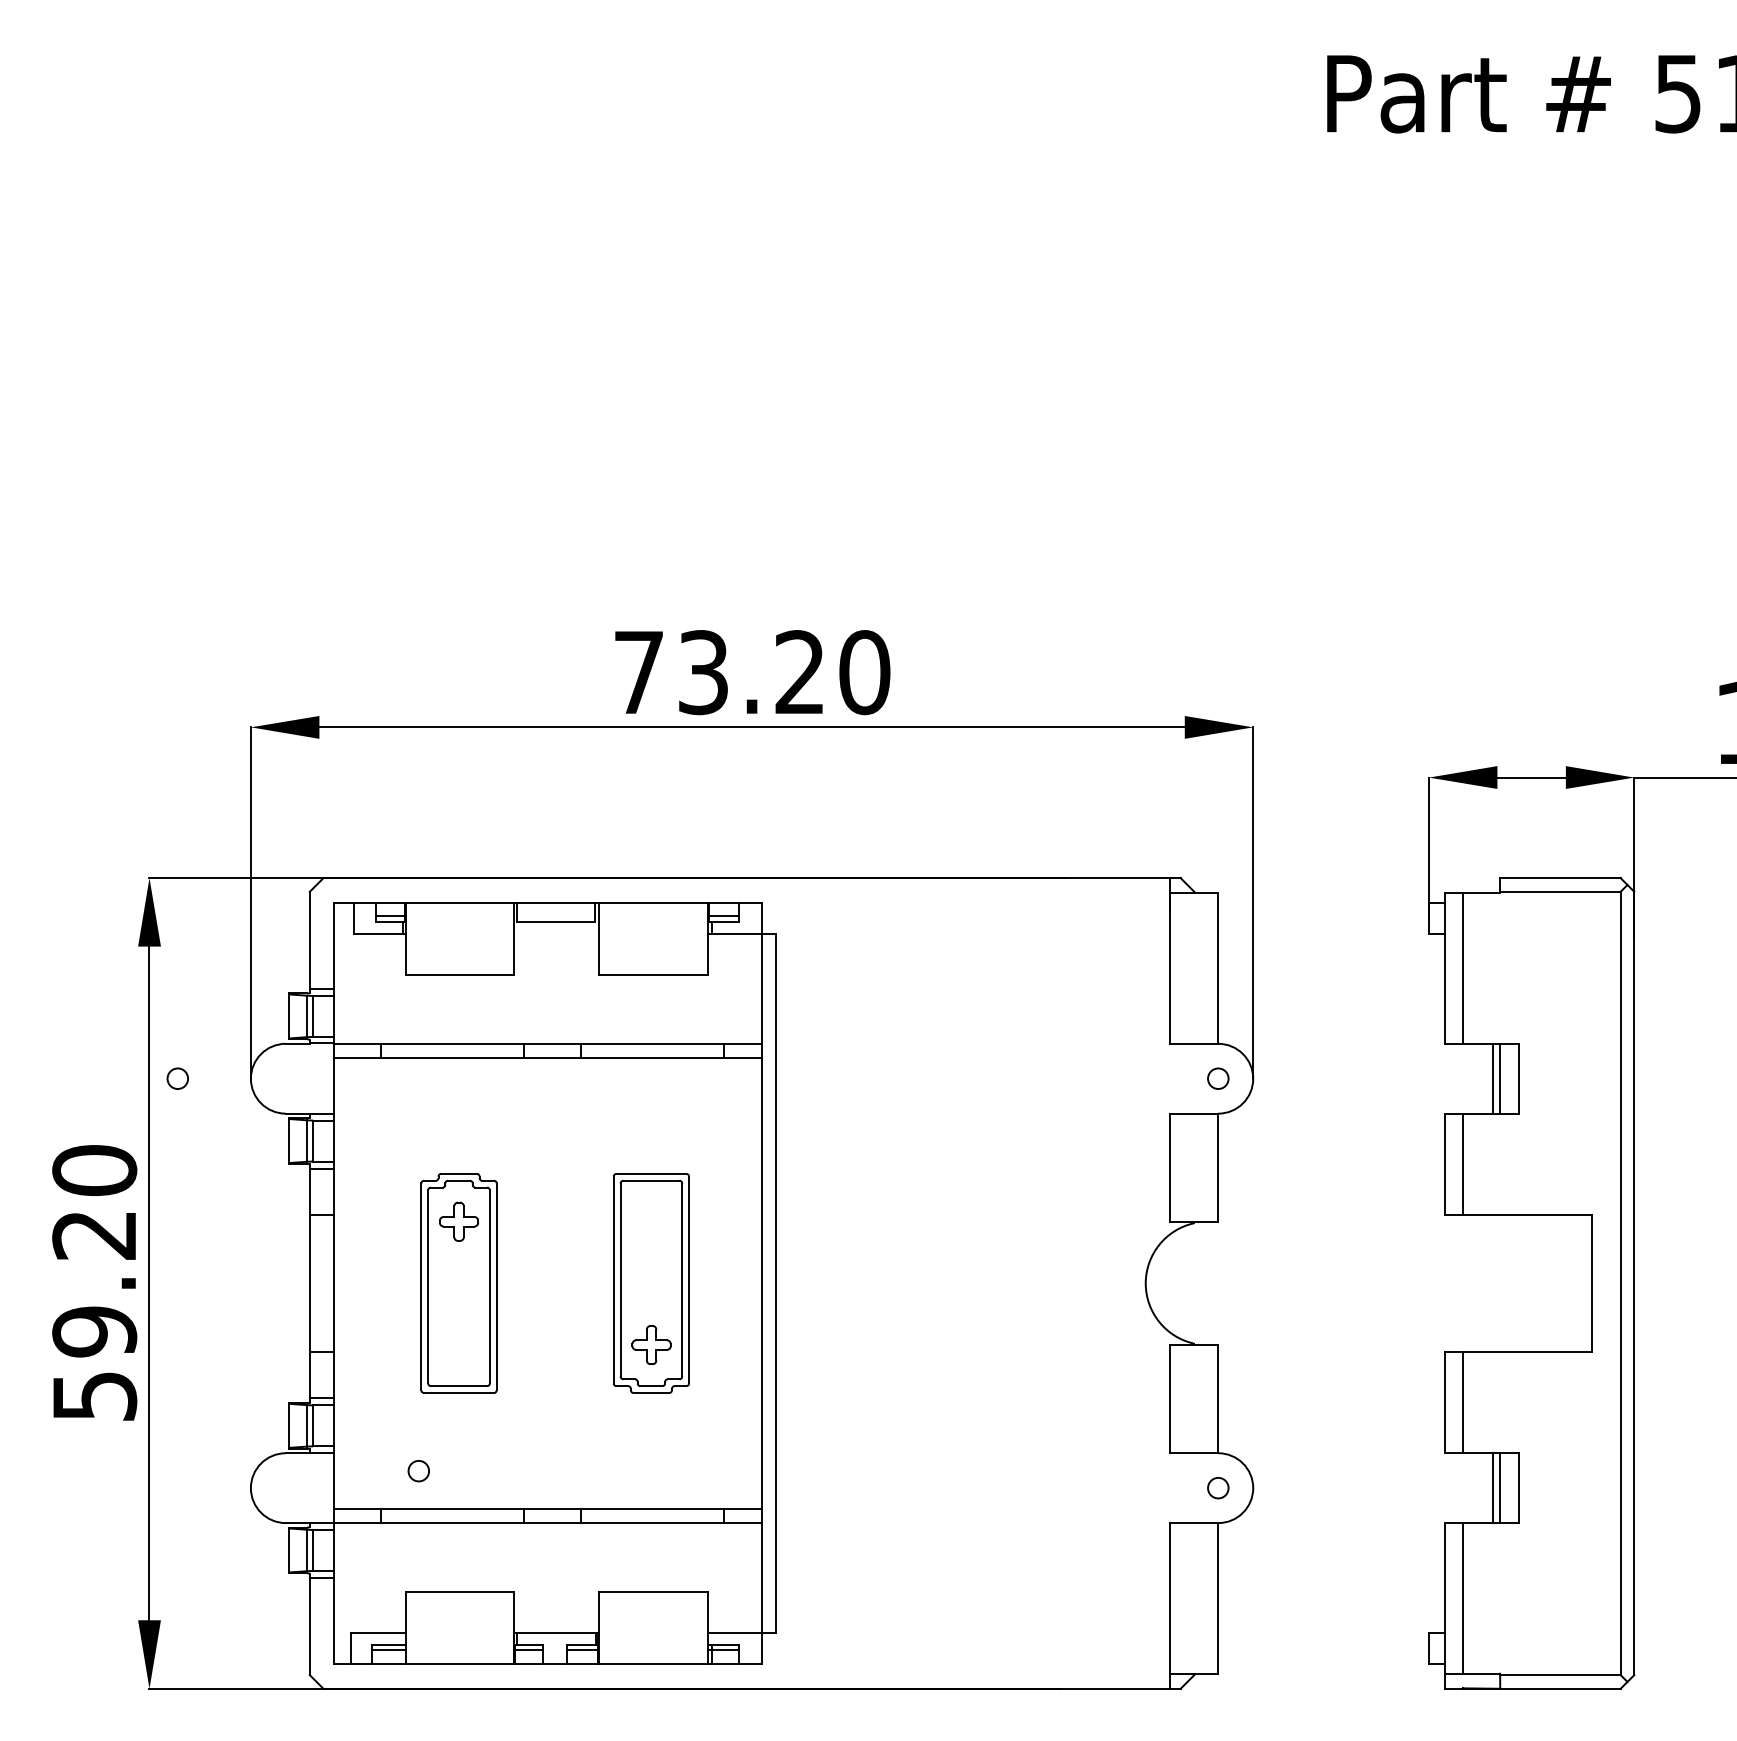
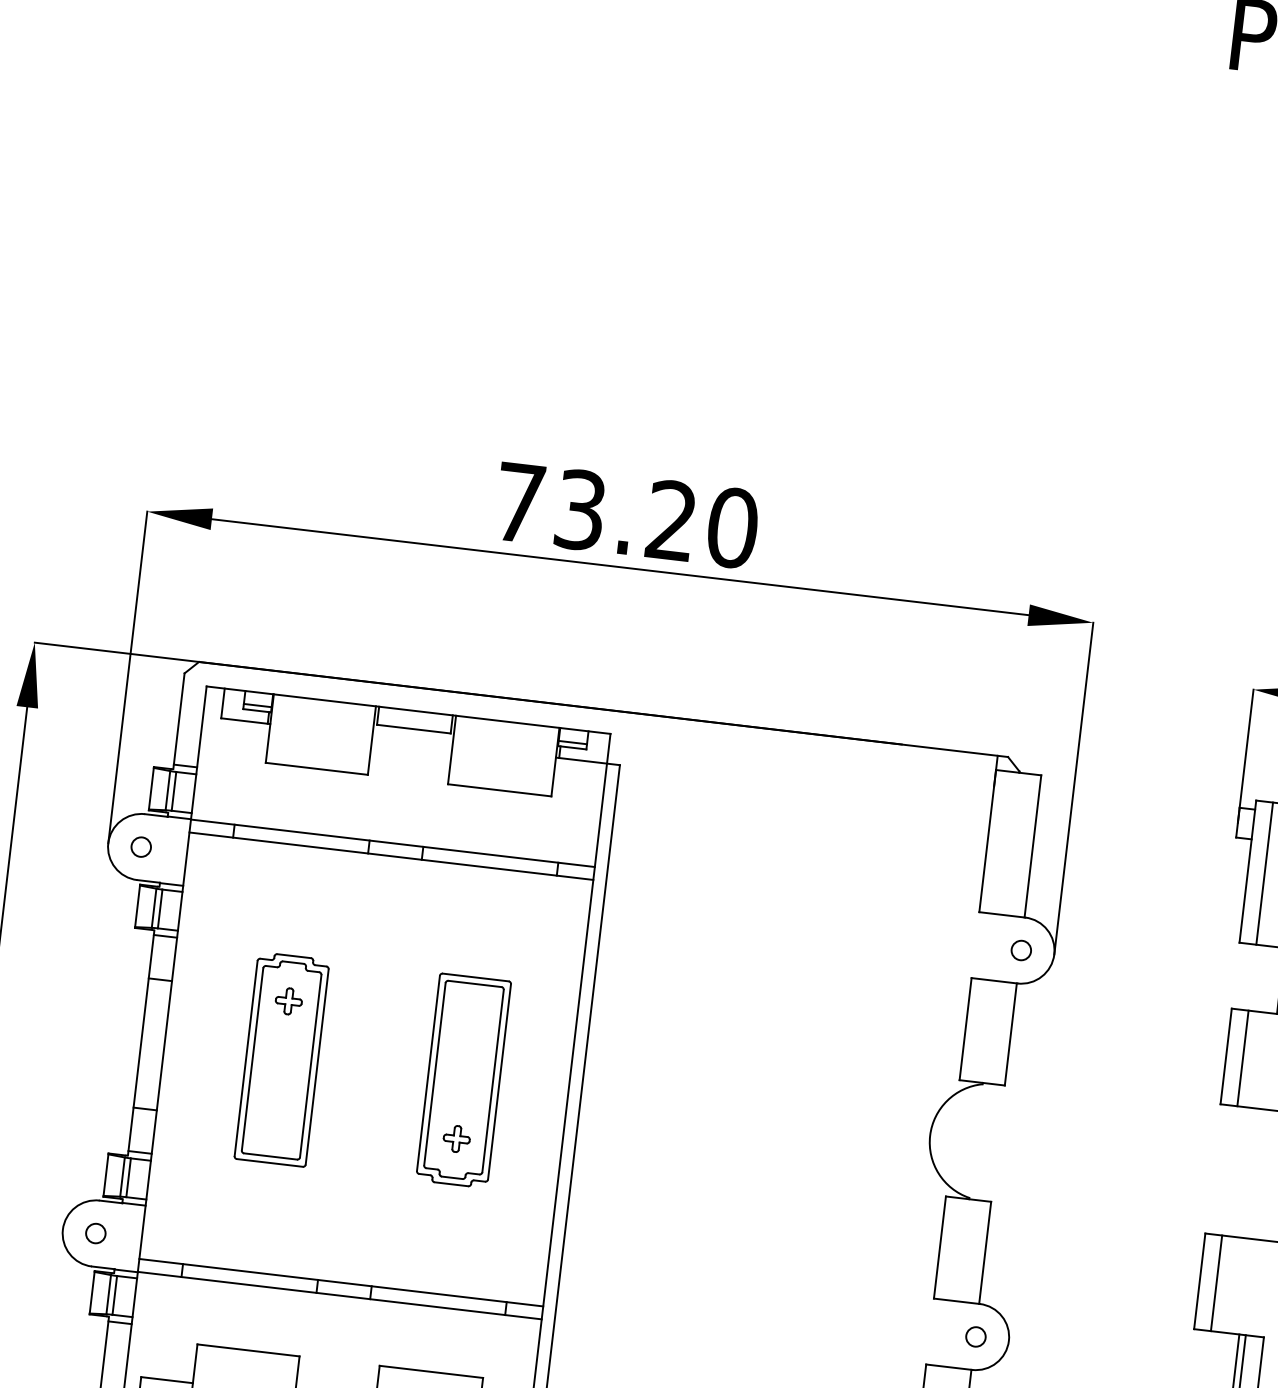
circle: (177, 1078) -> (140, 846), moved
part: (458, 1221) -> (288, 1001), size x0.71
part: (650, 1344) -> (455, 1138), size x0.71
circle: (418, 1471) -> (95, 1233), moved

